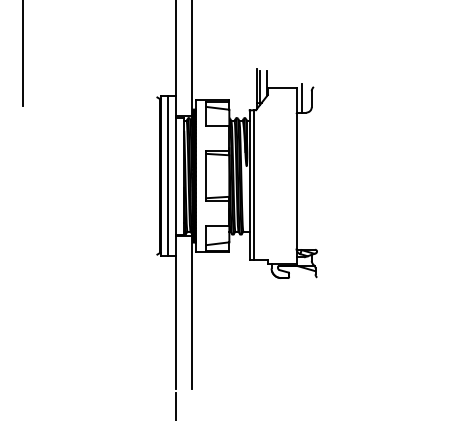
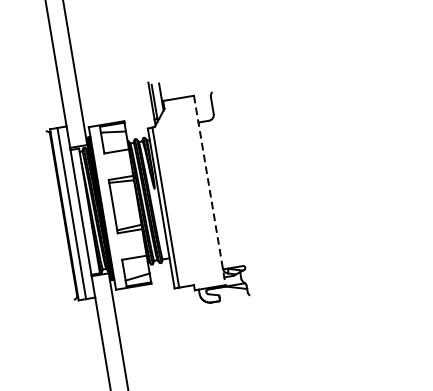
line: (301, 98) -> (201, 106), removed
line: (296, 176) -> (209, 190), solid -> dashed

